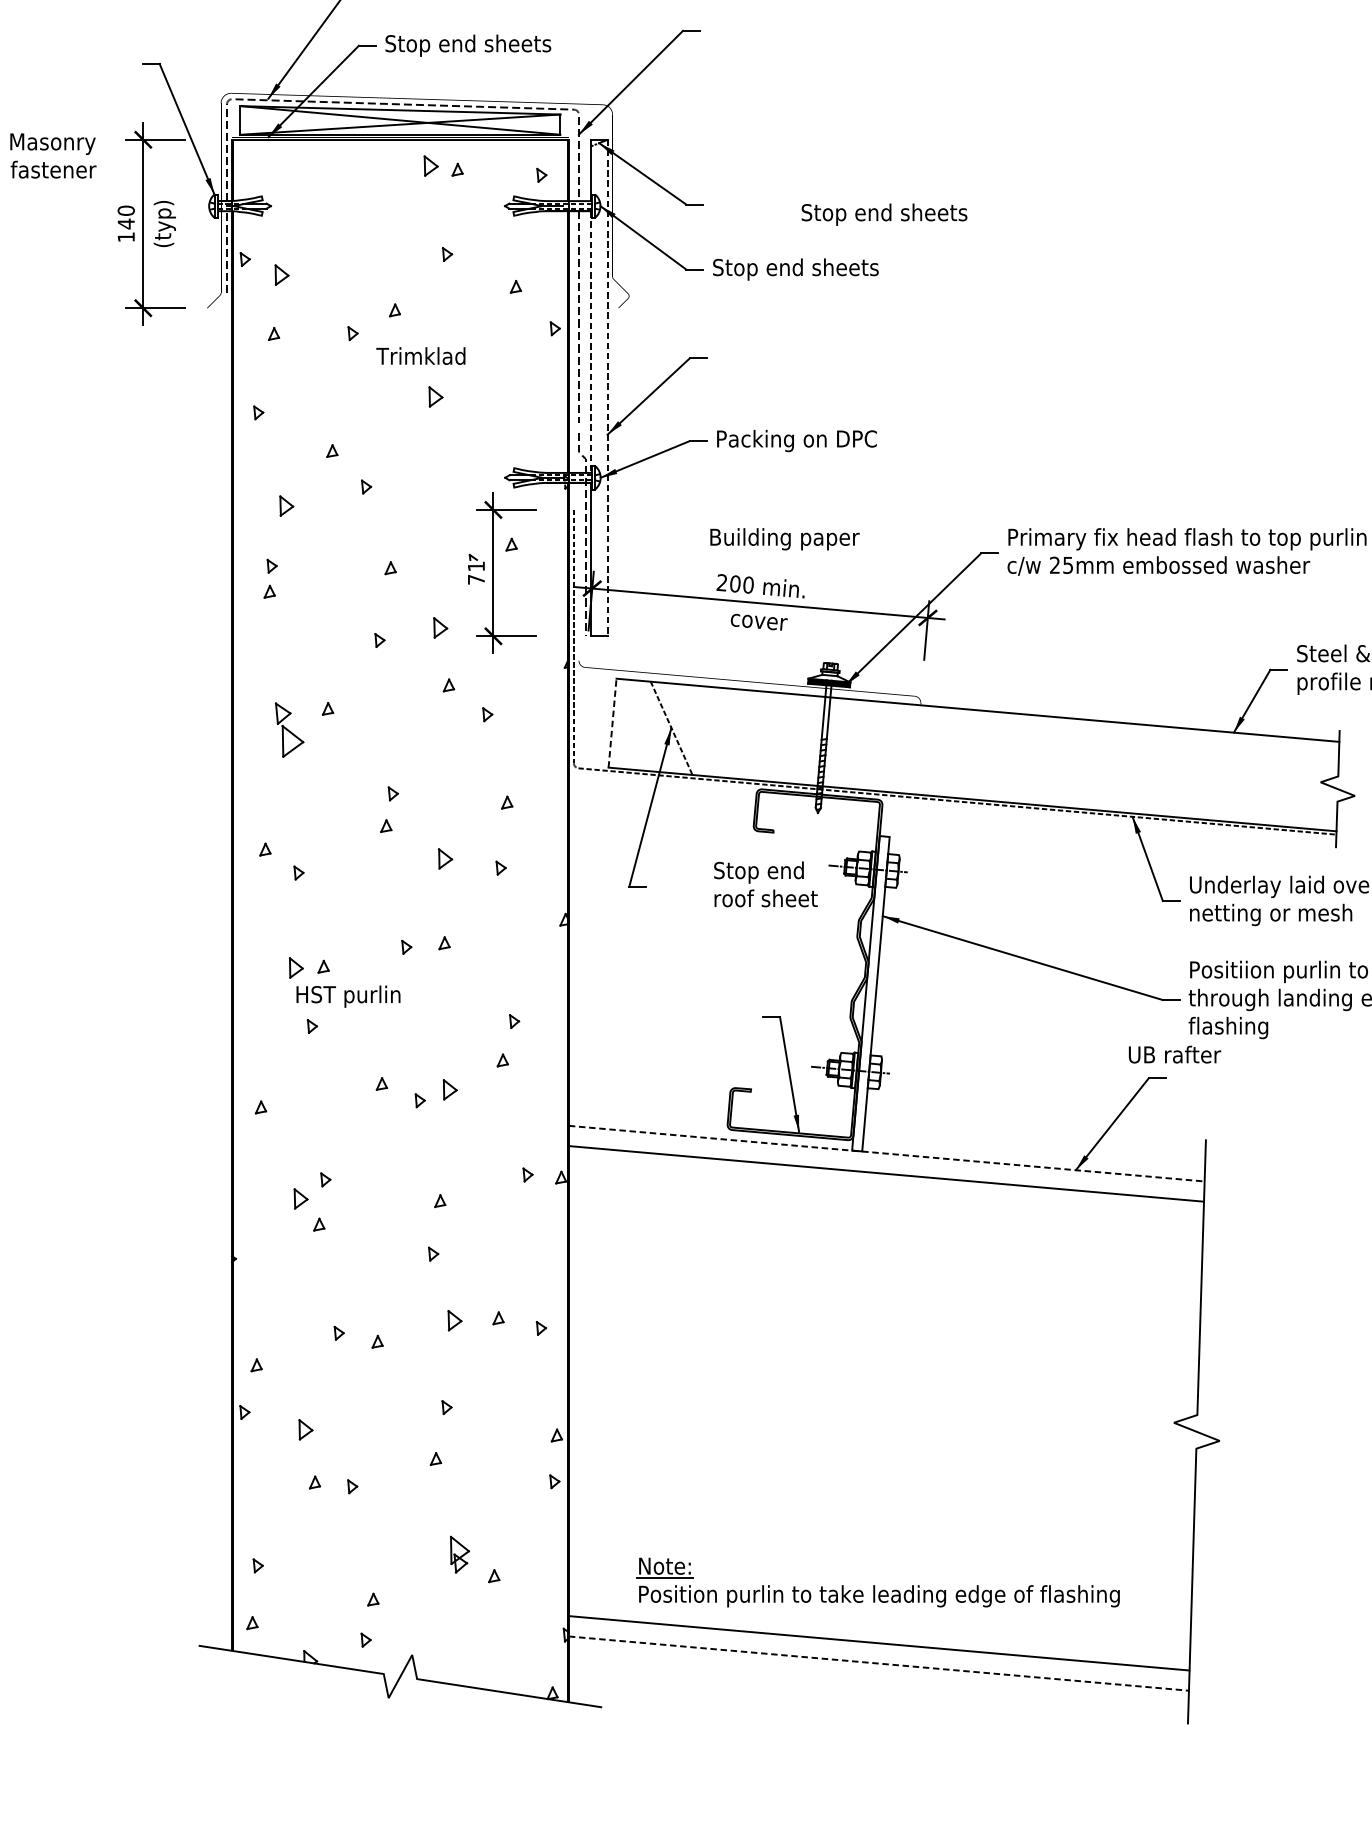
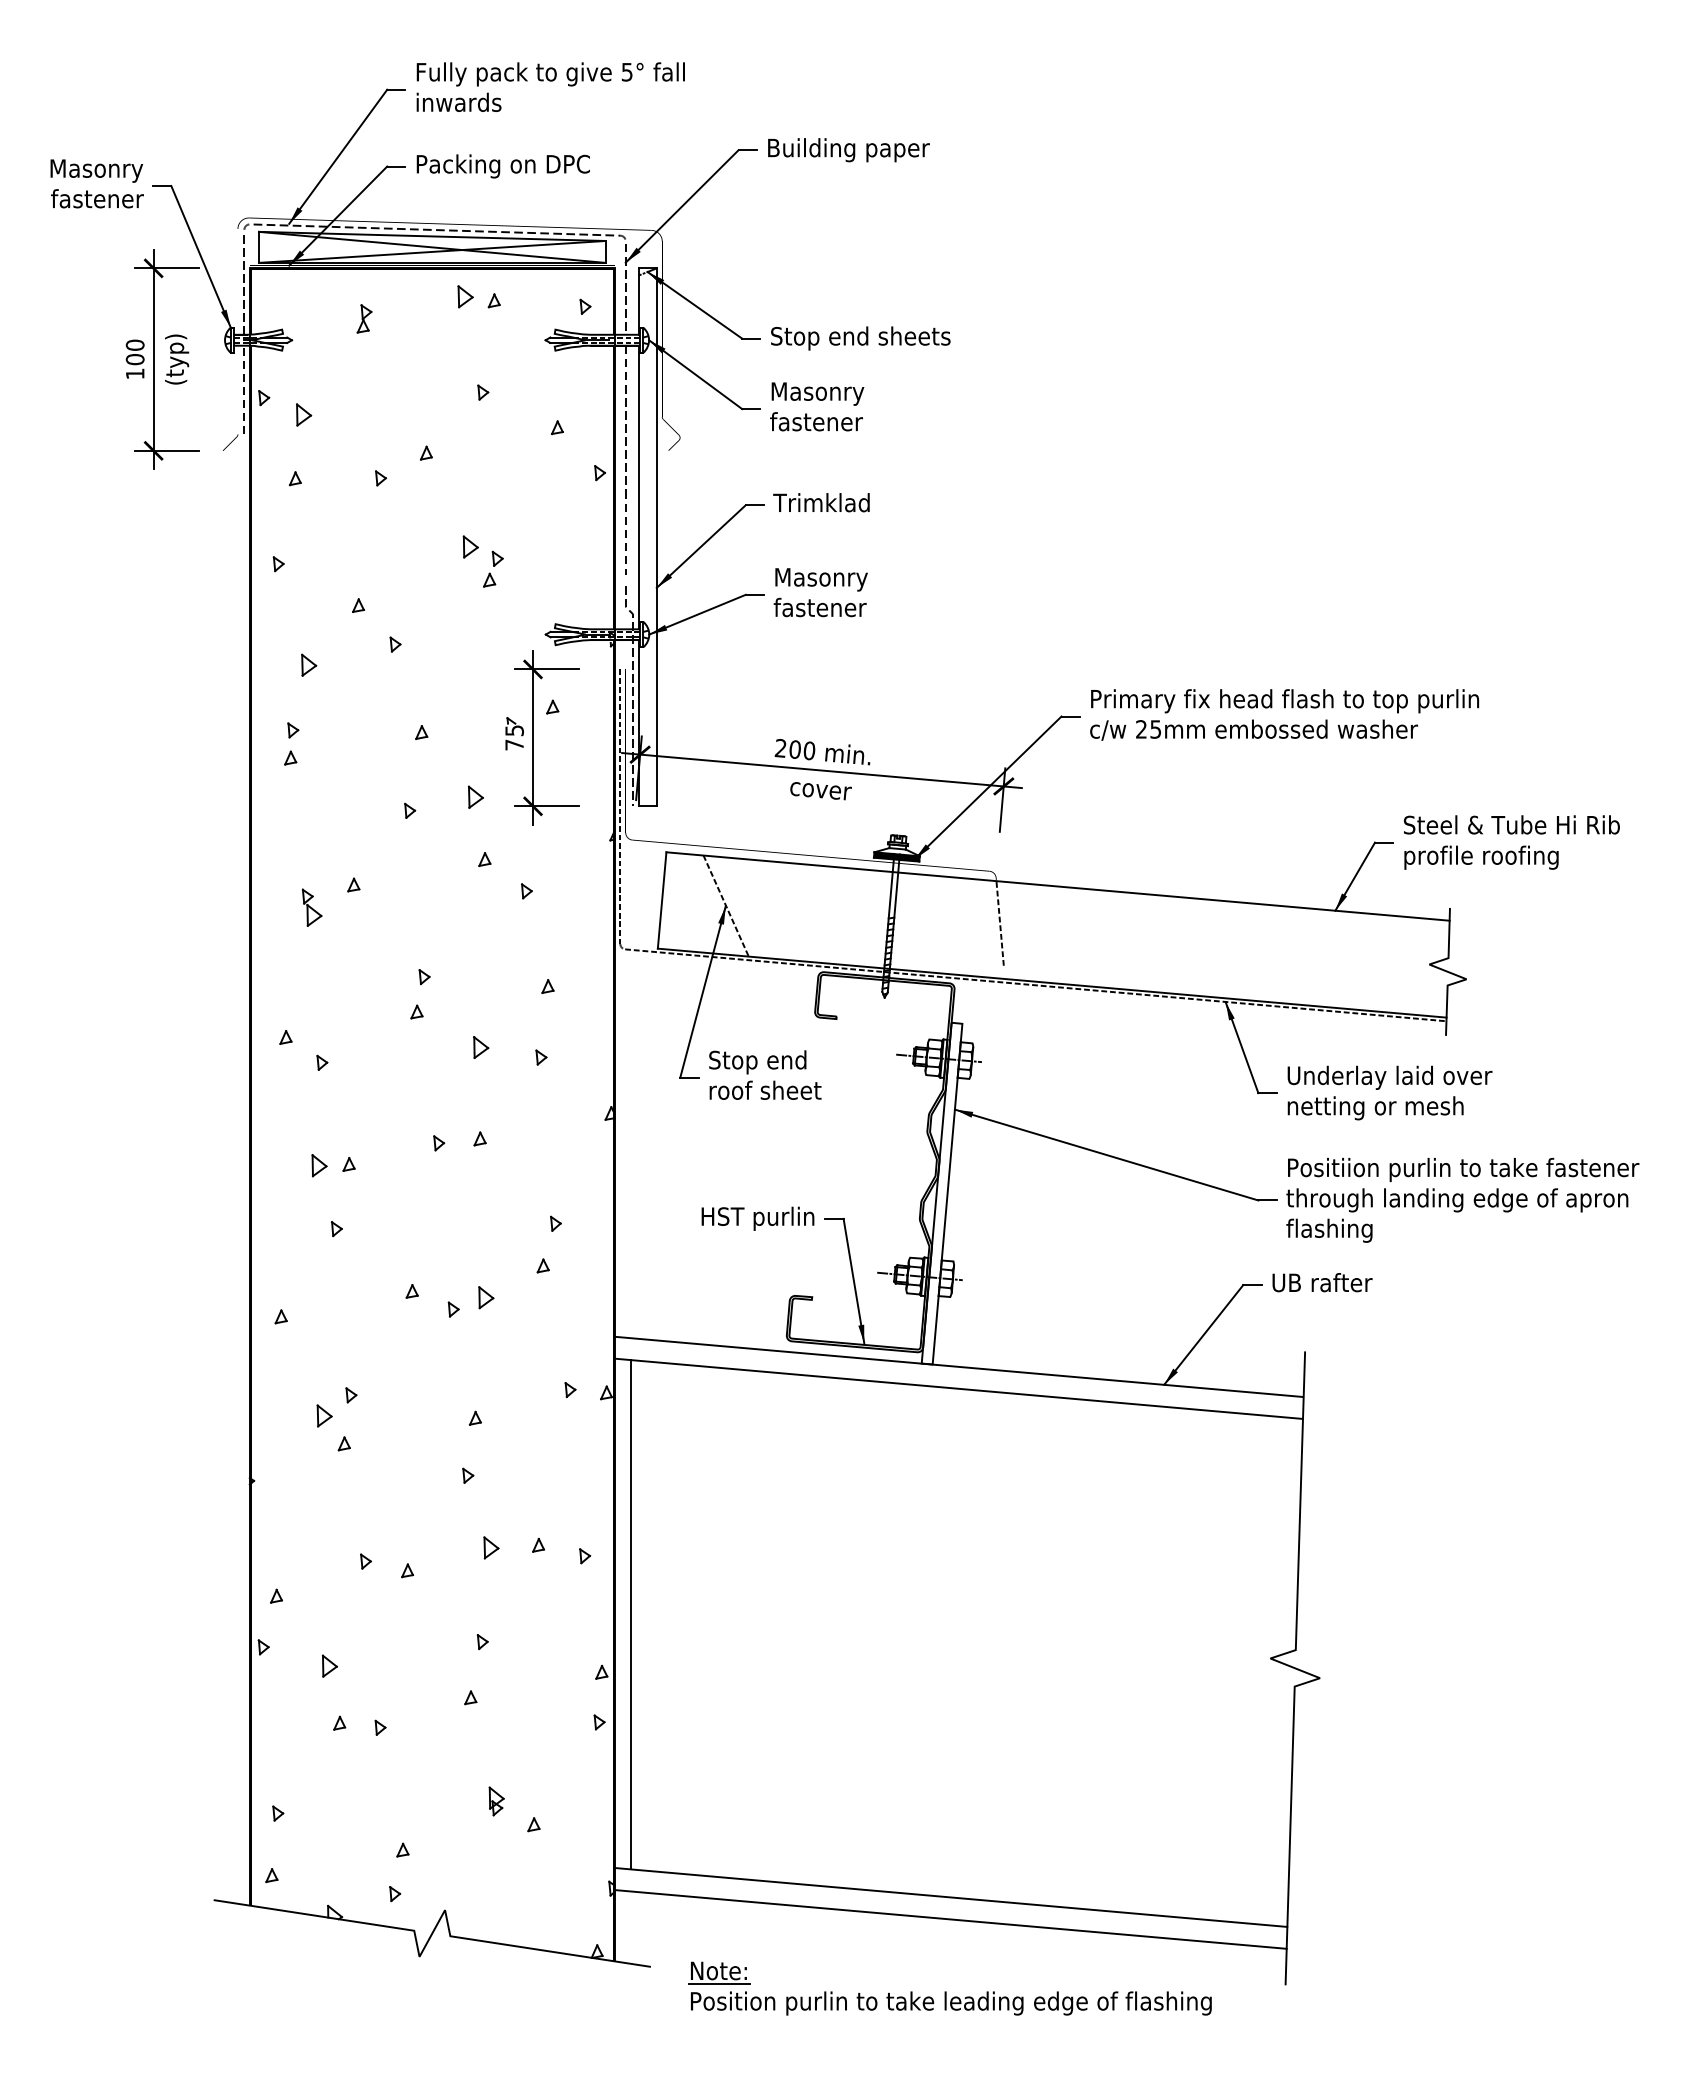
text: (468, 45) -> (505, 166), Stop end sheets -> Packing on DPC
text: (52, 155) -> (96, 183), moved
part: (337, 186) -> (364, 318), added
text: (884, 214) -> (860, 338), moved
text: (125, 223) -> (134, 359), 140 -> 100
text: (795, 267) -> (860, 406), Stop end sheets -> Masonry fastener
line: (590, 342) -> (638, 487), dashed -> solid
text: (420, 355) -> (821, 502), moved
line: (607, 388) -> (656, 537), dashed -> solid
part: (456, 416) -> (493, 568), added
text: (795, 438) -> (860, 592), Packing on DPC -> Masonry fastener
text: (784, 539) -> (848, 150), moved
text: (476, 566) -> (514, 730), 71 -> 75
line: (612, 722) -> (662, 899), dashed -> solid
part: (288, 729) -> (311, 907), size x0.62
line: (923, 744) -> (999, 923), added
text: (766, 883) -> (765, 1074), moved
text: (348, 996) -> (757, 1218), moved
text: (1174, 1054) -> (1322, 1282), moved
line: (886, 1153) -> (959, 1366), dashed -> solid
line: (584, 1382) -> (631, 1614), added
part: (459, 1554) -> (496, 1801), size x0.71
part: (877, 1582) -> (949, 1988), moved
line: (879, 1663) -> (951, 1919), dashed -> solid

